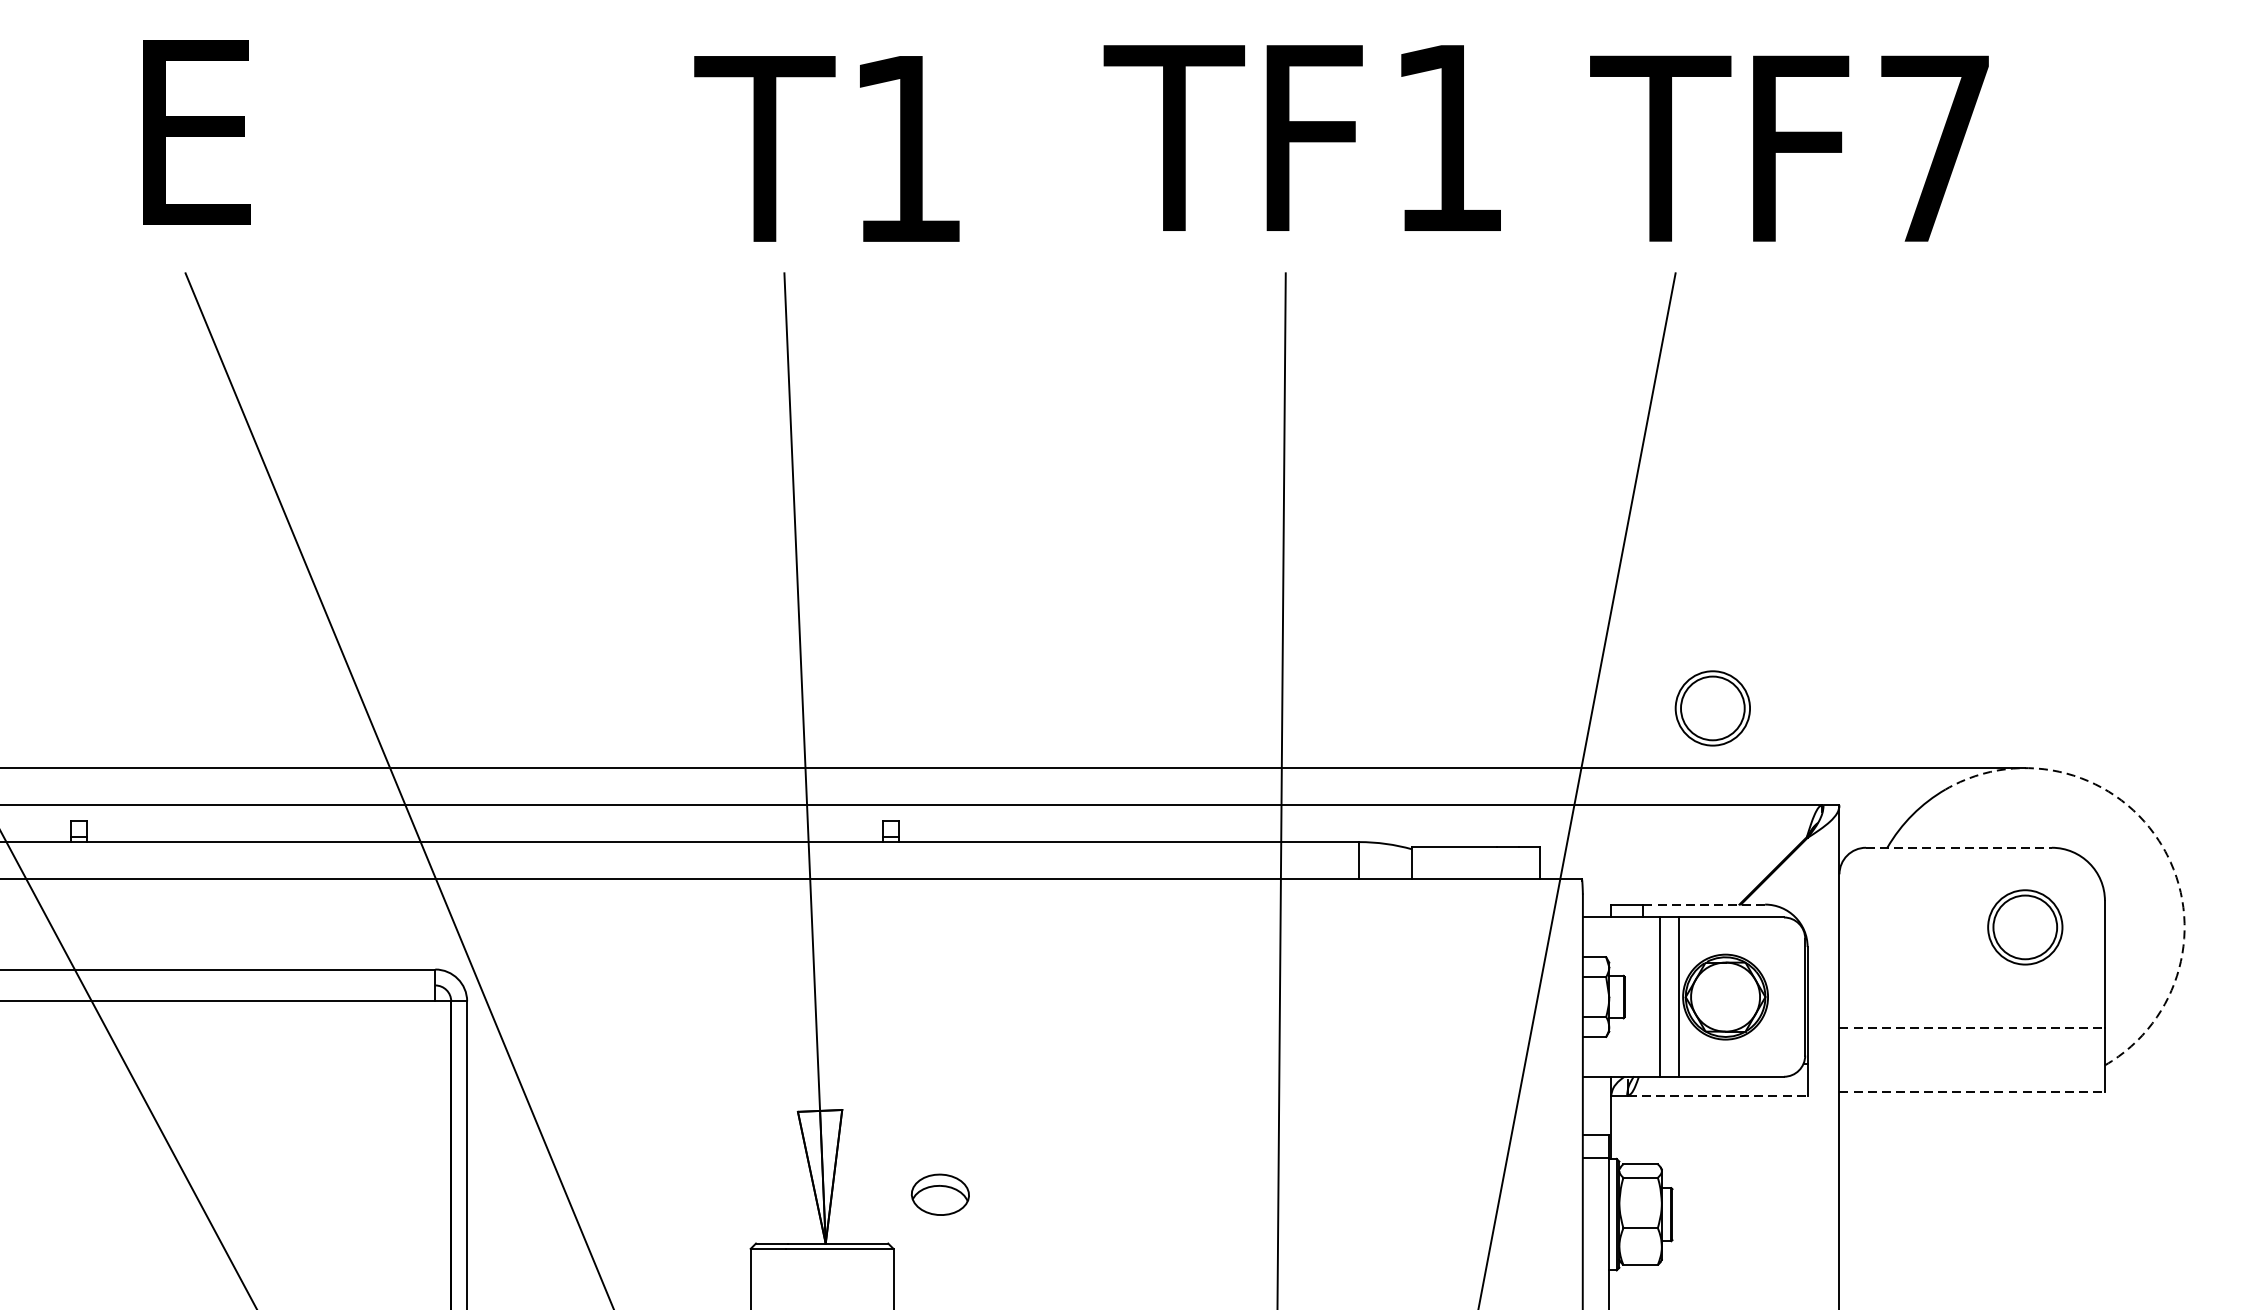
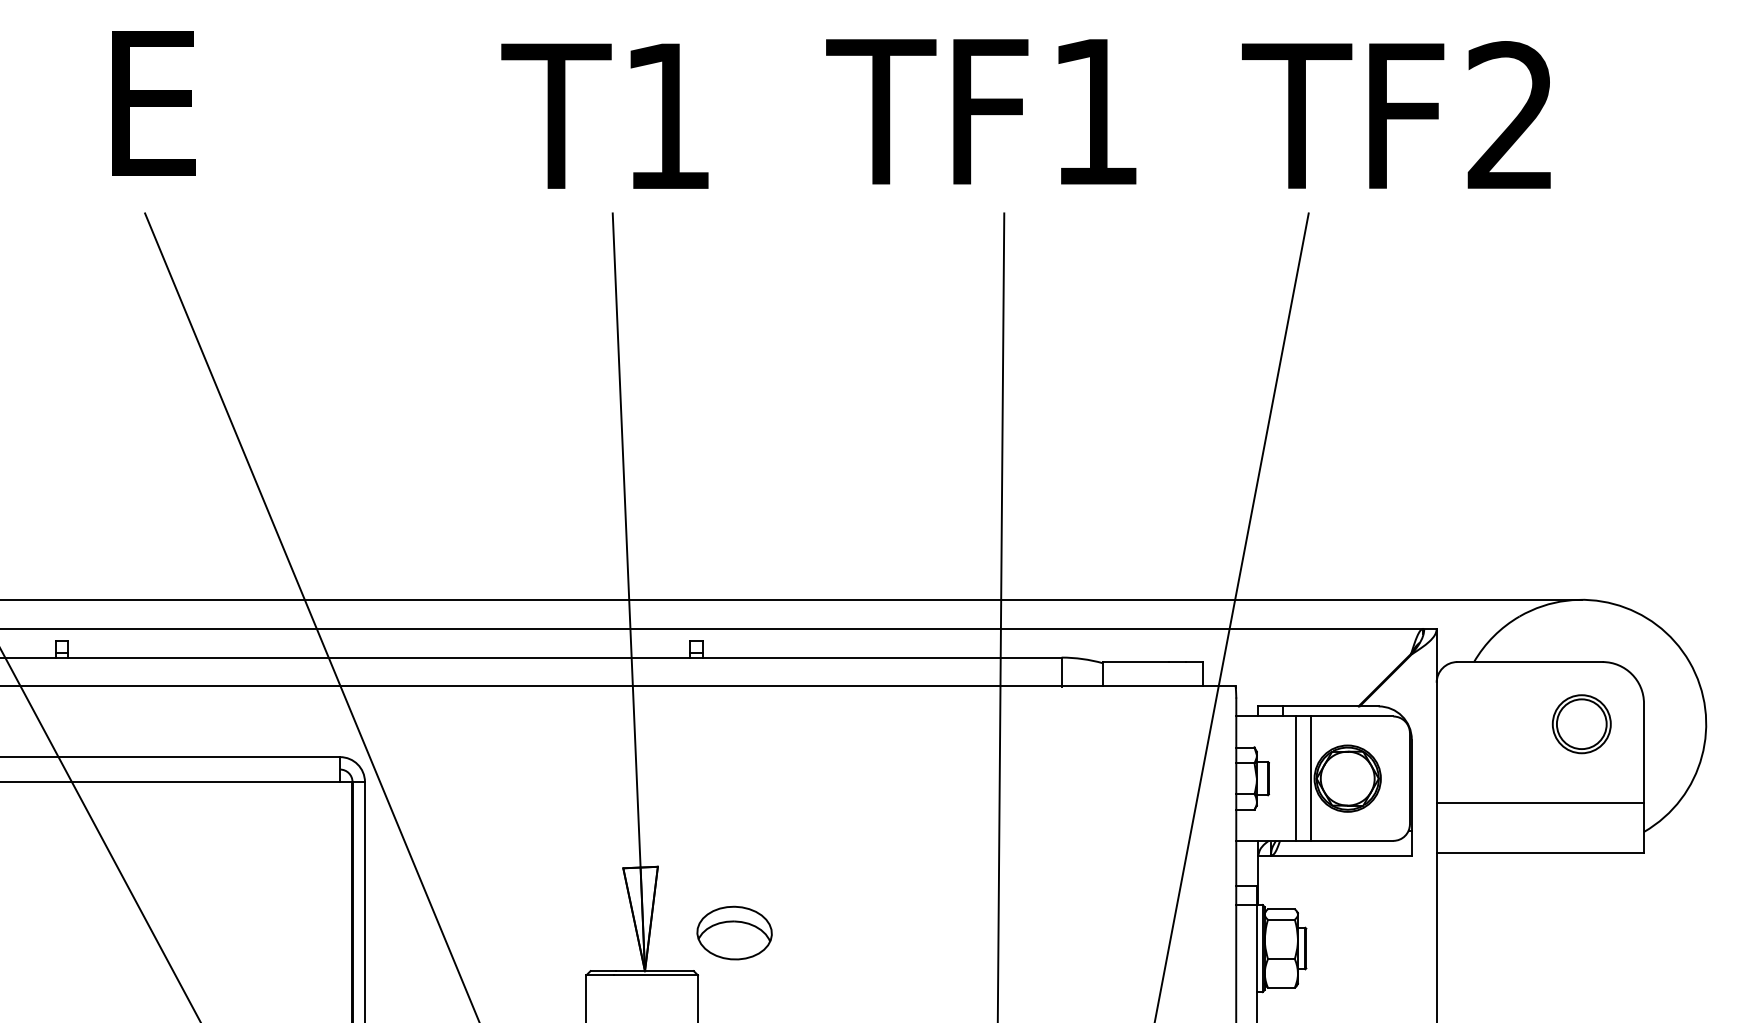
text: (1302, 137) -> (981, 111), moved
text: (1933, 146) -> (1510, 114), TF7 -> TF2
text: (826, 147) -> (604, 115), moved
part: (1712, 708) -> (1337, 553), removed
line: (1958, 848) -> (1529, 662), dashed -> solid
arc: (2163, 848) -> (1689, 662), dashed -> solid
line: (1703, 904) -> (1330, 706), dashed -> solid
line: (1972, 1028) -> (1540, 803), dashed -> solid
line: (1972, 1091) -> (1540, 852), dashed -> solid
line: (1718, 1095) -> (1342, 855), dashed -> solid
part: (940, 1194) -> (734, 932), size x1.67

